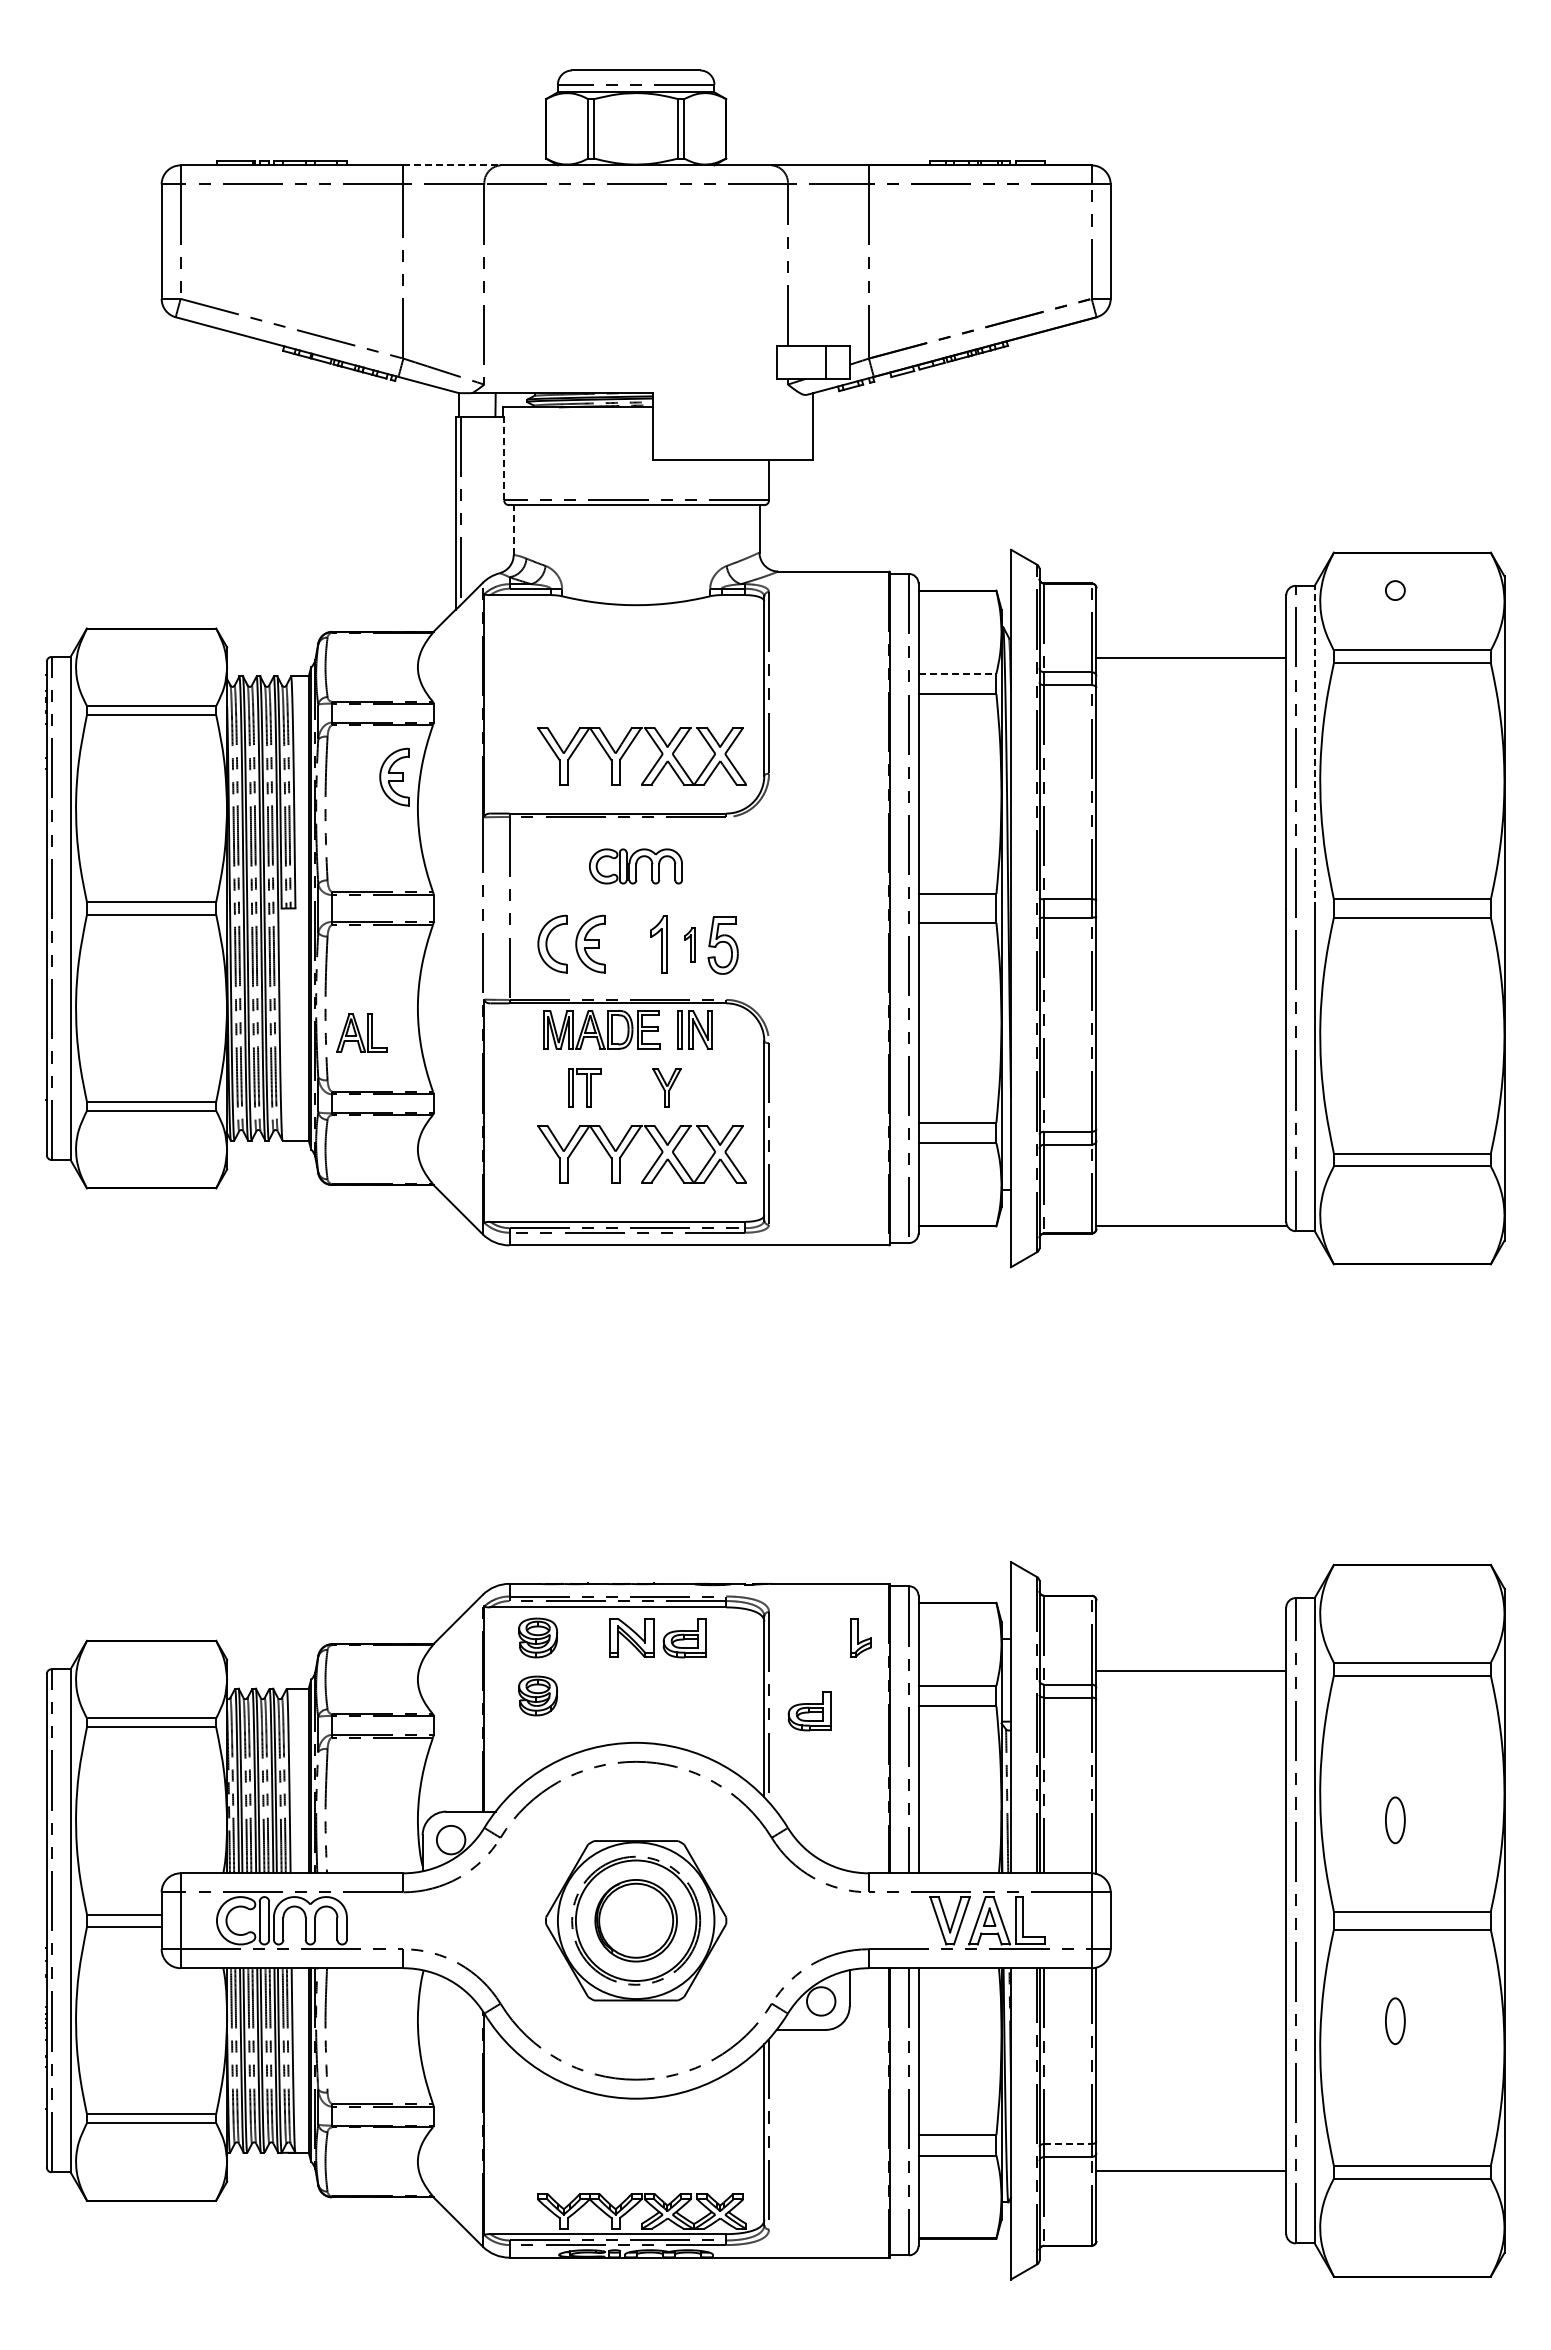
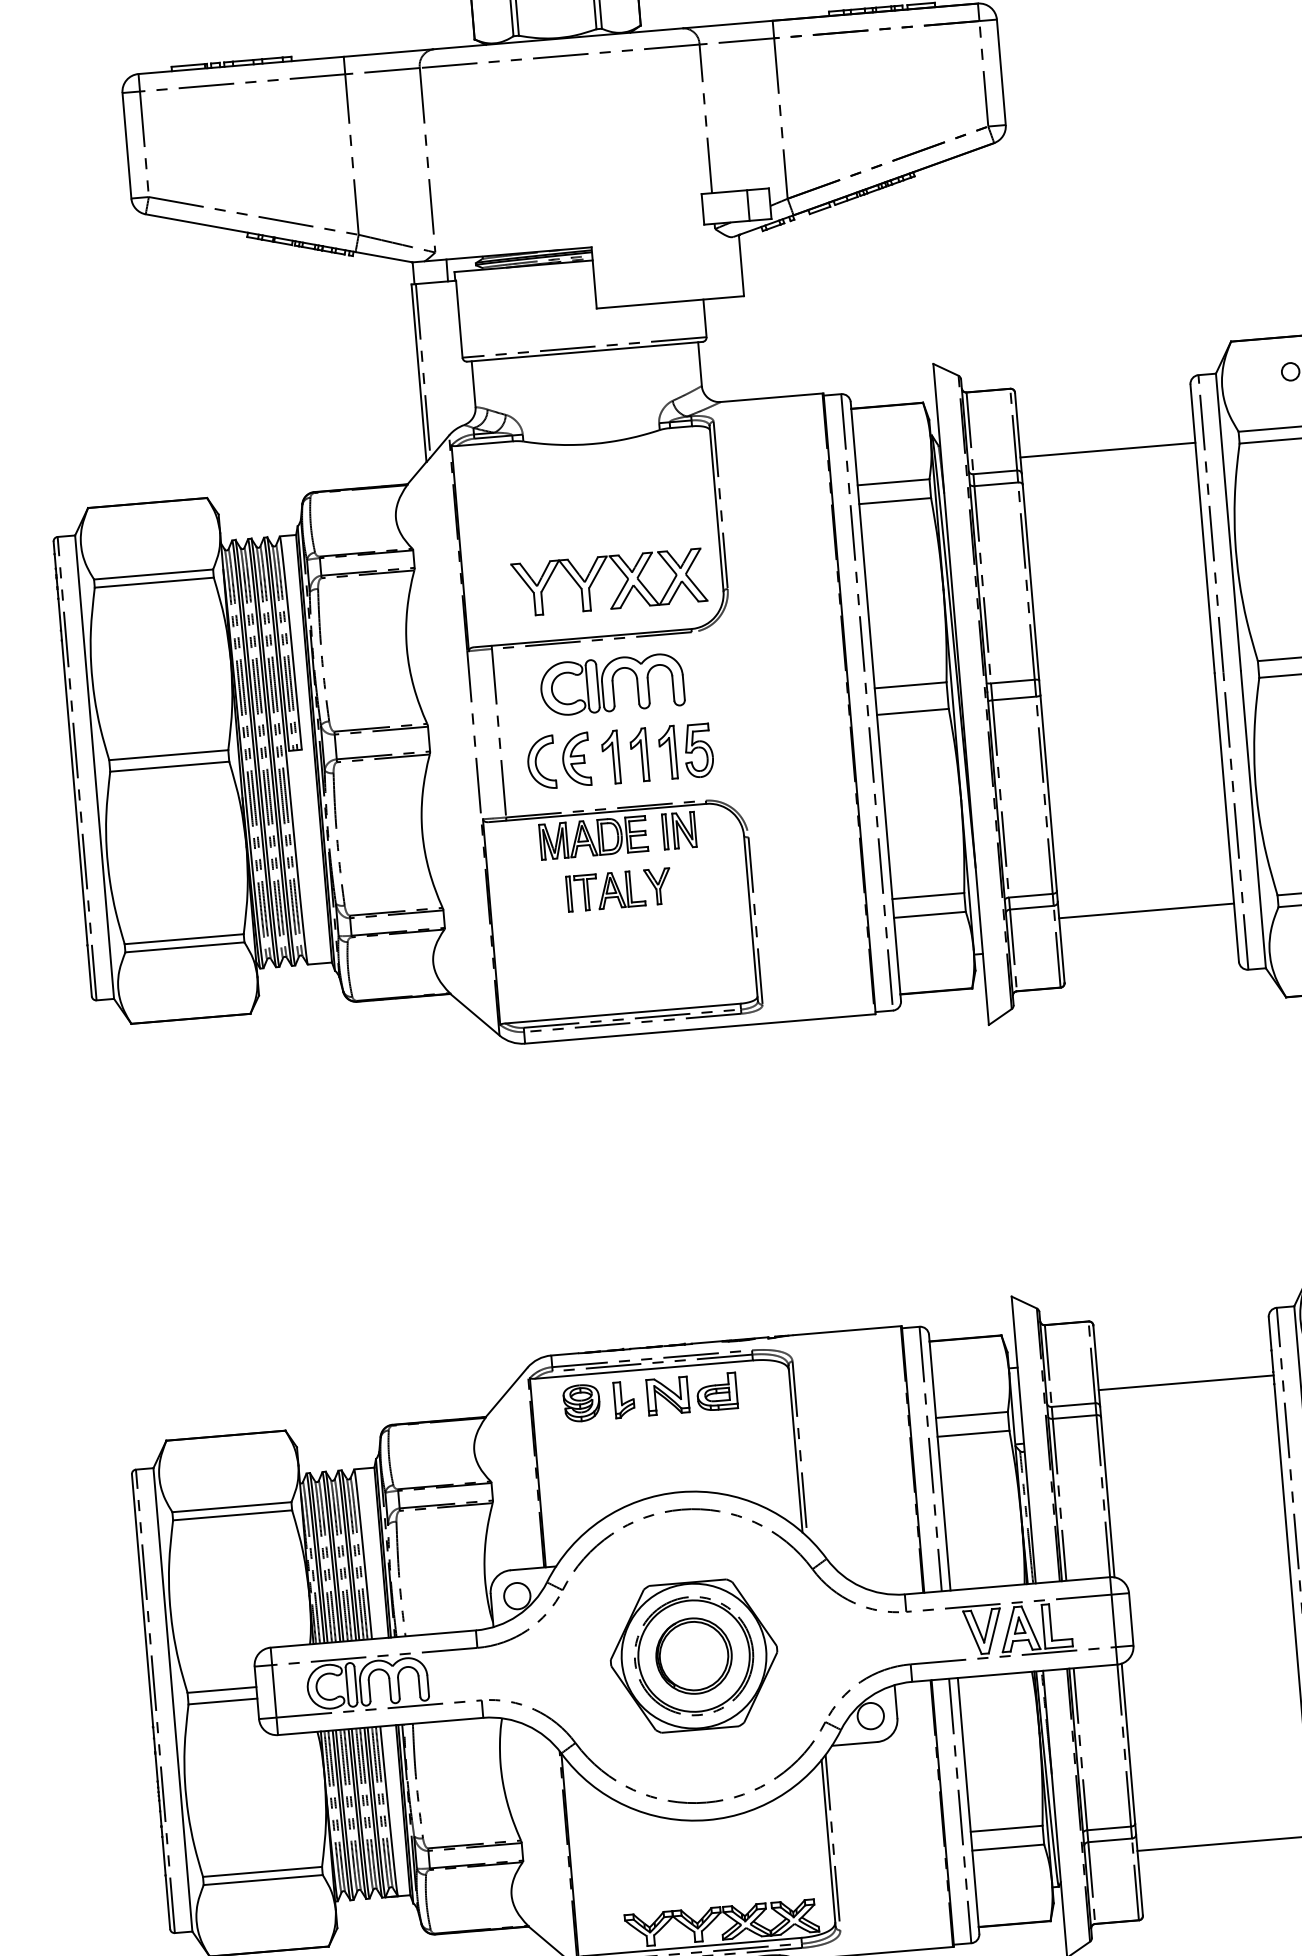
line: (451, 165) -> (388, 53), dashed -> solid
line: (504, 458) -> (459, 319), dashed -> solid
line: (513, 530) -> (473, 384), dashed -> solid
line: (957, 673) -> (893, 482), dashed -> solid
line: (1314, 746) -> (1228, 521), dashed -> solid
part: (394, 776) -> (382, 620), removed
part: (635, 866) -> (611, 684), size x1.67
part: (627, 944) -> (610, 757), added
part: (689, 944) -> (667, 752), size x1.67
part: (361, 1032) -> (620, 889), moved
part: (628, 1147) -> (627, 944), removed
line: (1191, 1225) -> (1146, 910), moved
part: (860, 1637) -> (623, 1399), moved
part: (537, 1695) -> (585, 1456), removed
part: (809, 1711) -> (837, 1449), removed
line: (1067, 2144) -> (1108, 1828), dashed -> solid

